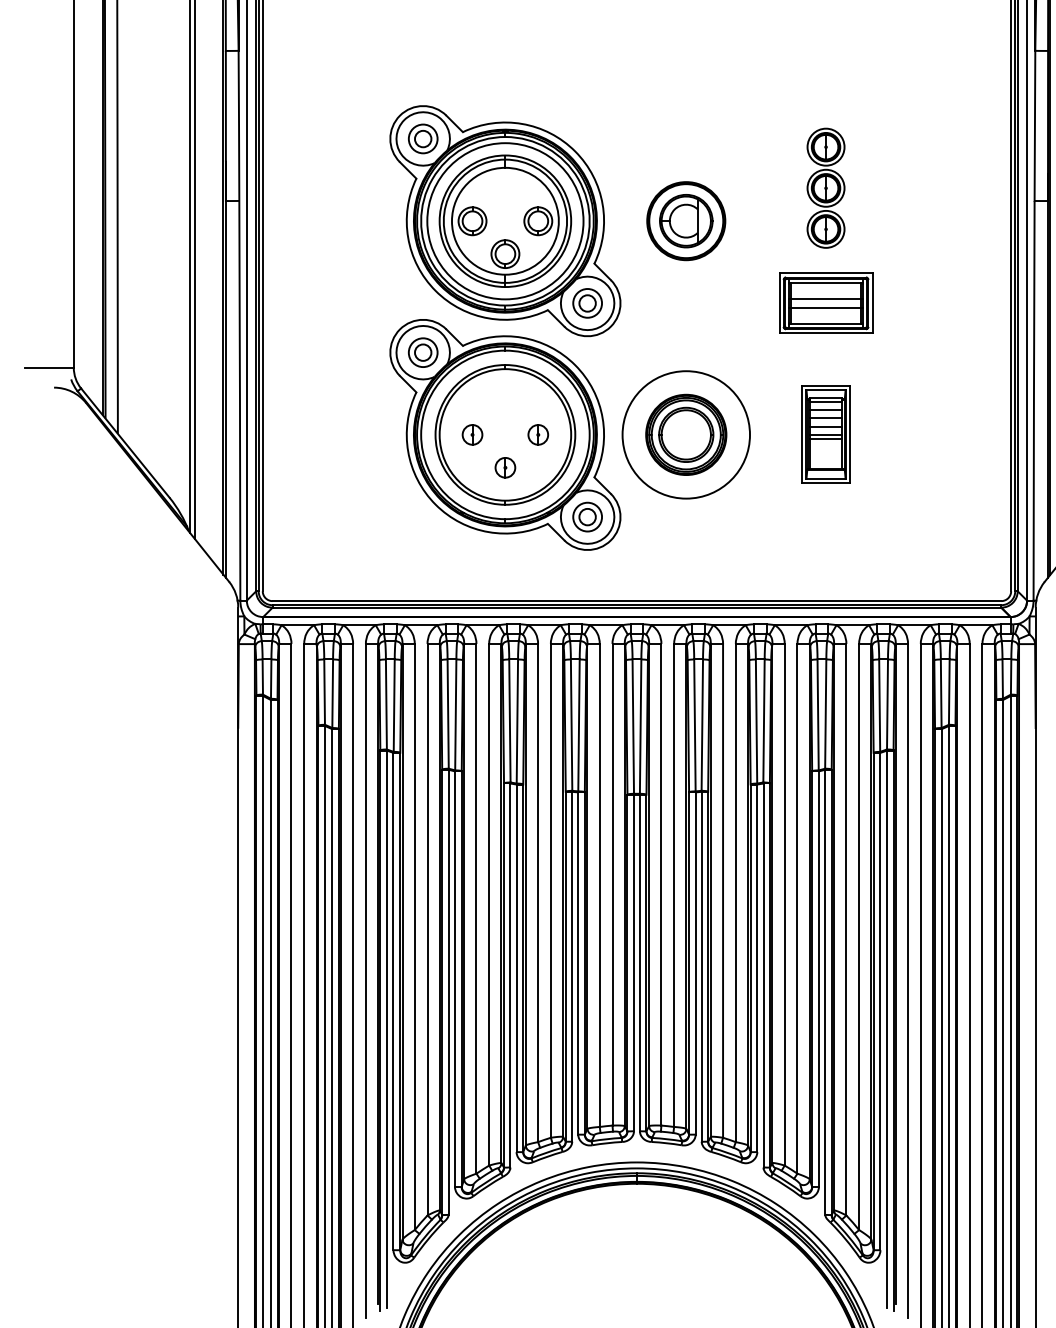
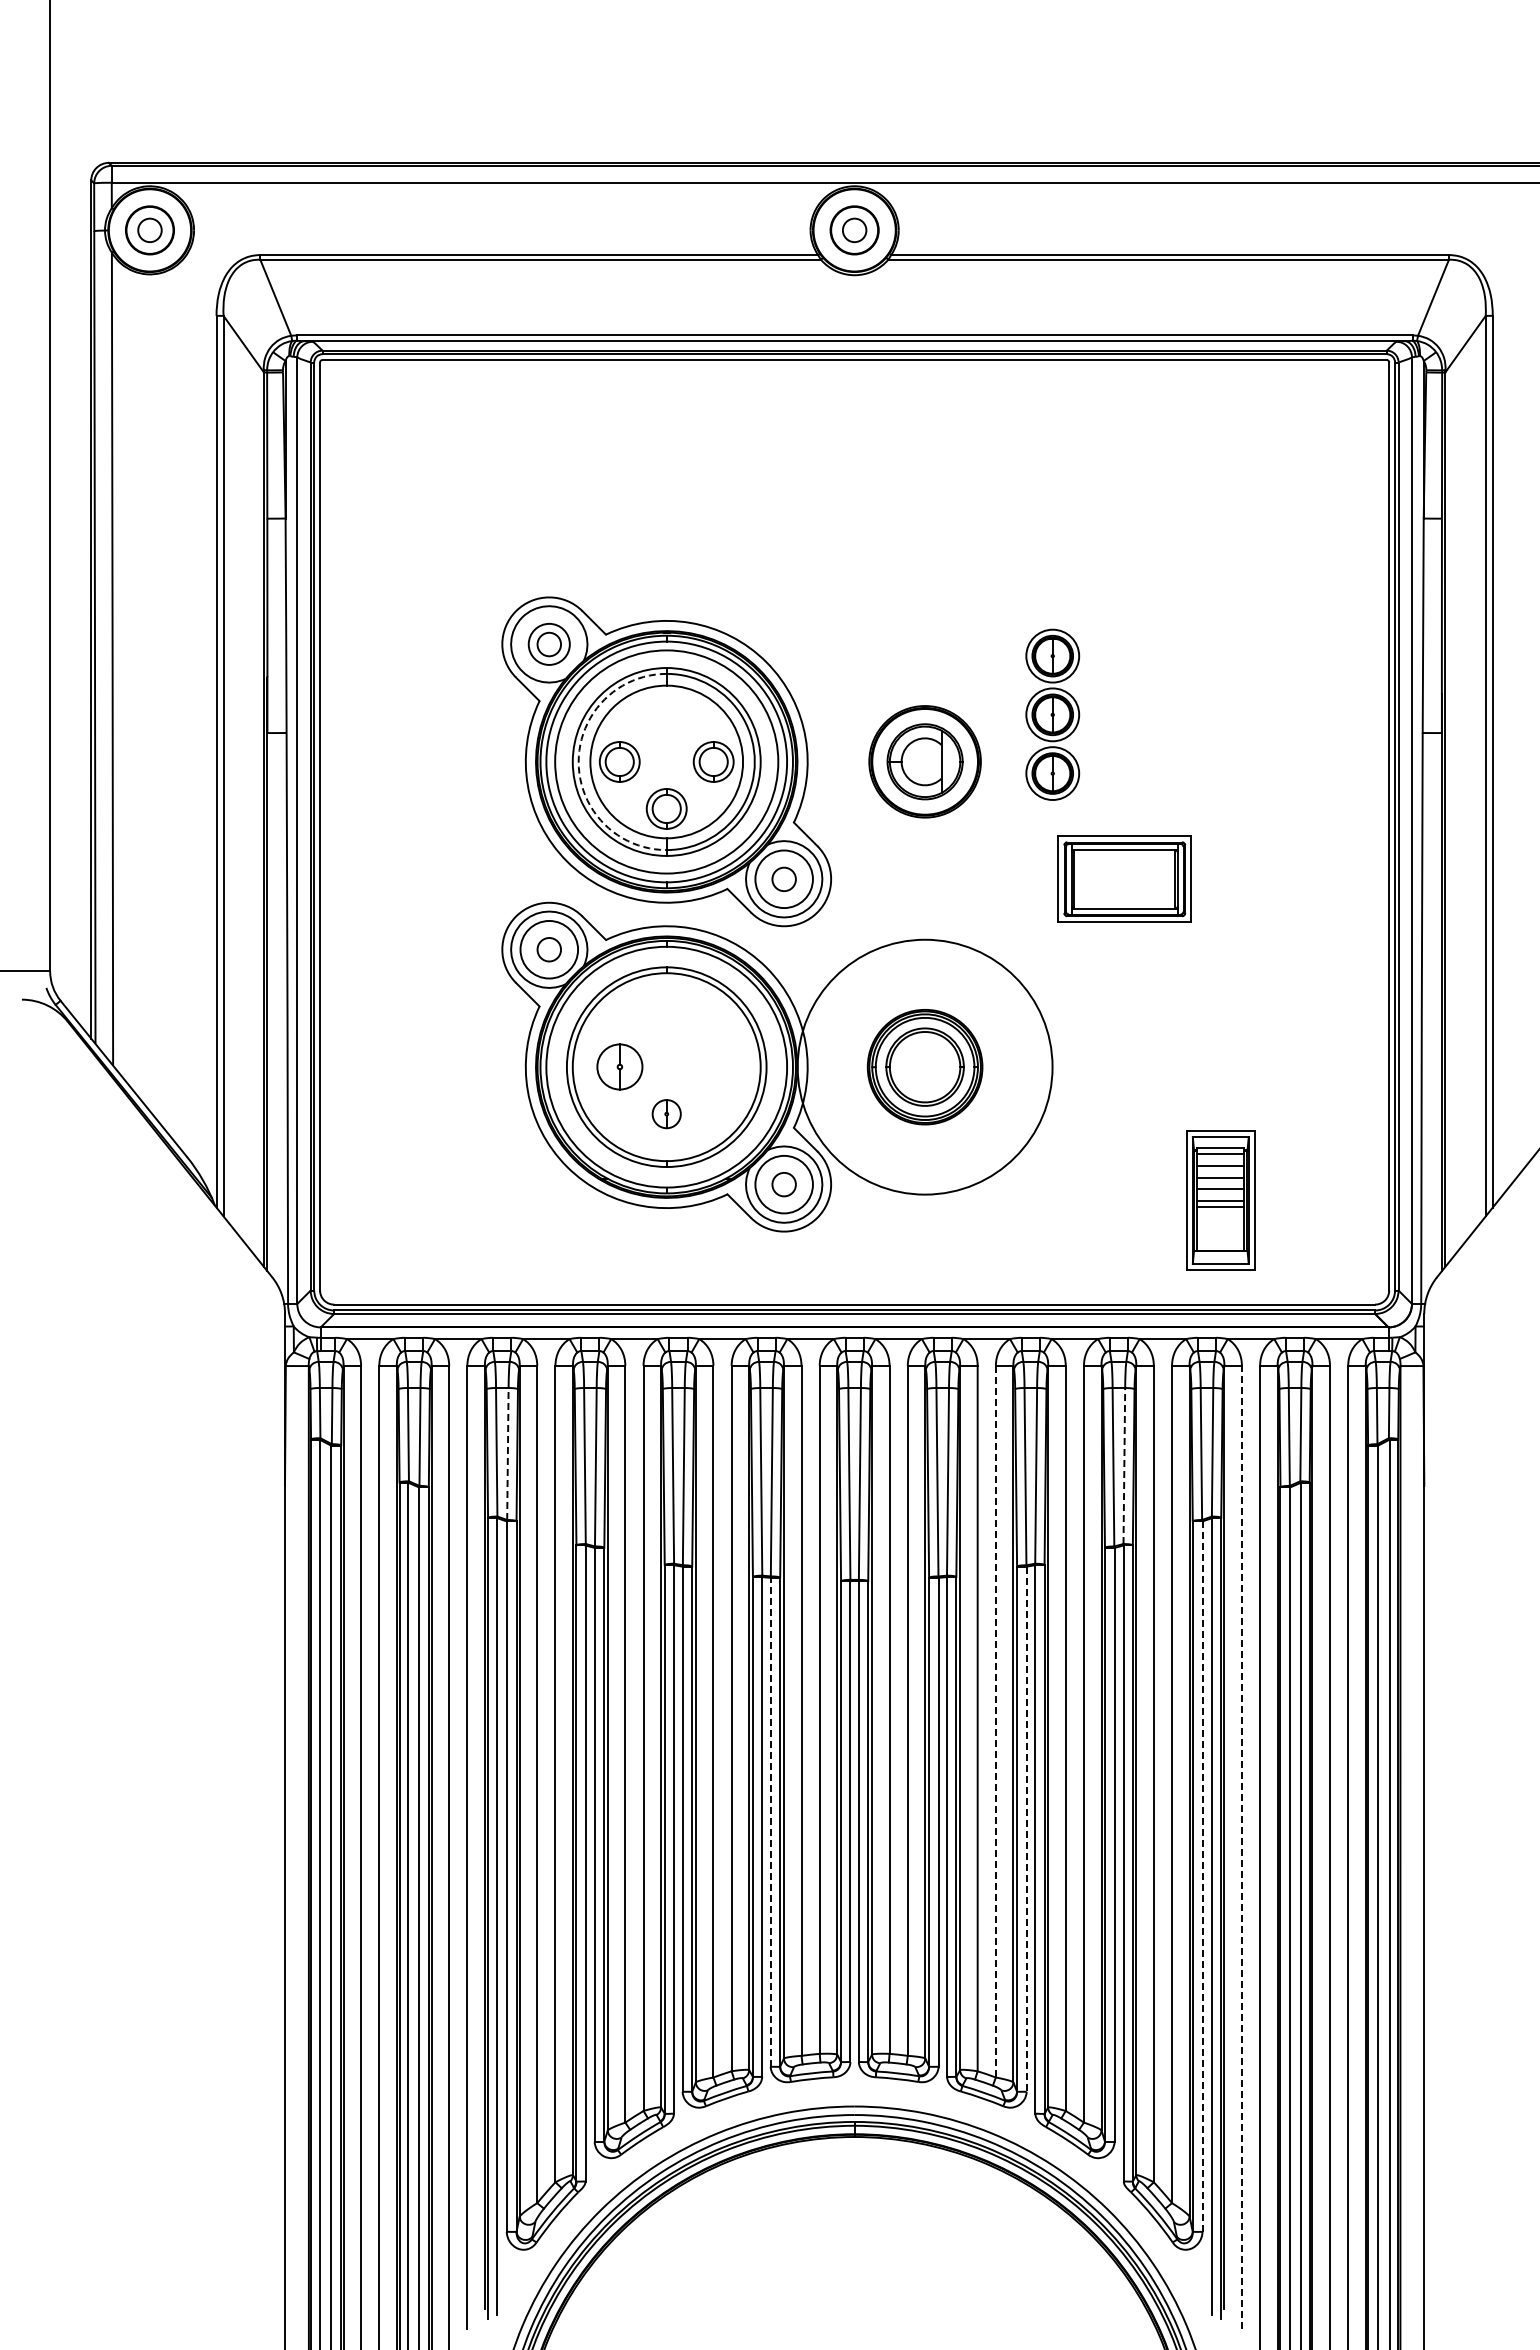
part: (825, 188) -> (1052, 714), moved
arc: (443, 220) -> (578, 761), solid -> dashed
line: (825, 299) -> (1124, 873), removed
circle: (587, 302) -> (783, 878), size x1.4
line: (825, 307) -> (1124, 885), removed
circle: (422, 352) -> (548, 949), size x1.4
part: (825, 434) -> (1220, 1200), moved
part: (472, 435) -> (619, 1067), size x1.6
part: (538, 435) -> (713, 1067), removed
circle: (686, 435) -> (925, 1067), size x1.4
circle: (587, 517) -> (783, 1184), size x1.4
line: (393, 705) -> (507, 1453), solid -> dashed
line: (825, 713) -> (1124, 1465), solid -> dashed
line: (735, 892) -> (995, 1721), solid -> dashed
line: (578, 962) -> (770, 1821), solid -> dashed
line: (757, 968) -> (1026, 1829), solid -> dashed
line: (907, 981) -> (1241, 1847), solid -> dashed
line: (880, 1002) -> (1202, 1877), solid -> dashed

